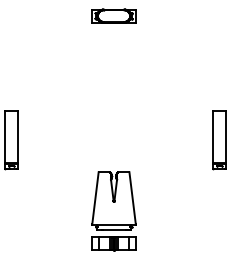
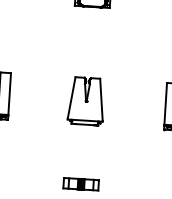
part: (113, 200) -> (85, 100), moved

